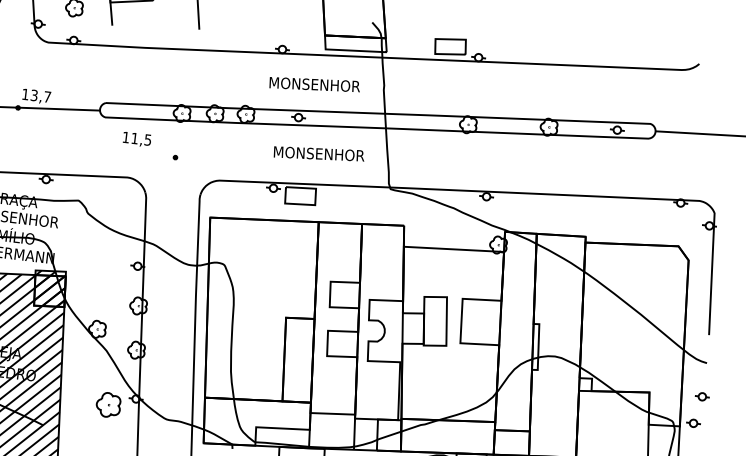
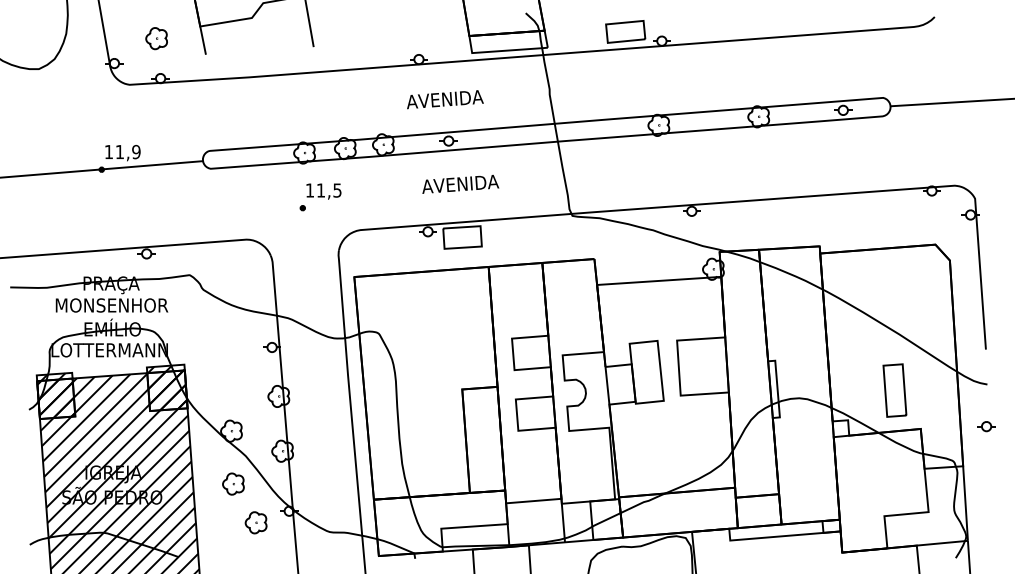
text: (314, 84) -> (463, 98), MONSENHOR -> AVENIDA
text: (40, 95) -> (127, 151), 13,7 -> 11,9
text: (136, 139) -> (323, 191), moved
text: (318, 153) -> (478, 182), MONSENHOR -> AVENIDA
part: (632, 359) -> (894, 390), added
part: (94, 371) -> (233, 483), added
part: (108, 404) -> (255, 522), size x0.71
part: (693, 423) -> (979, 460), removed

